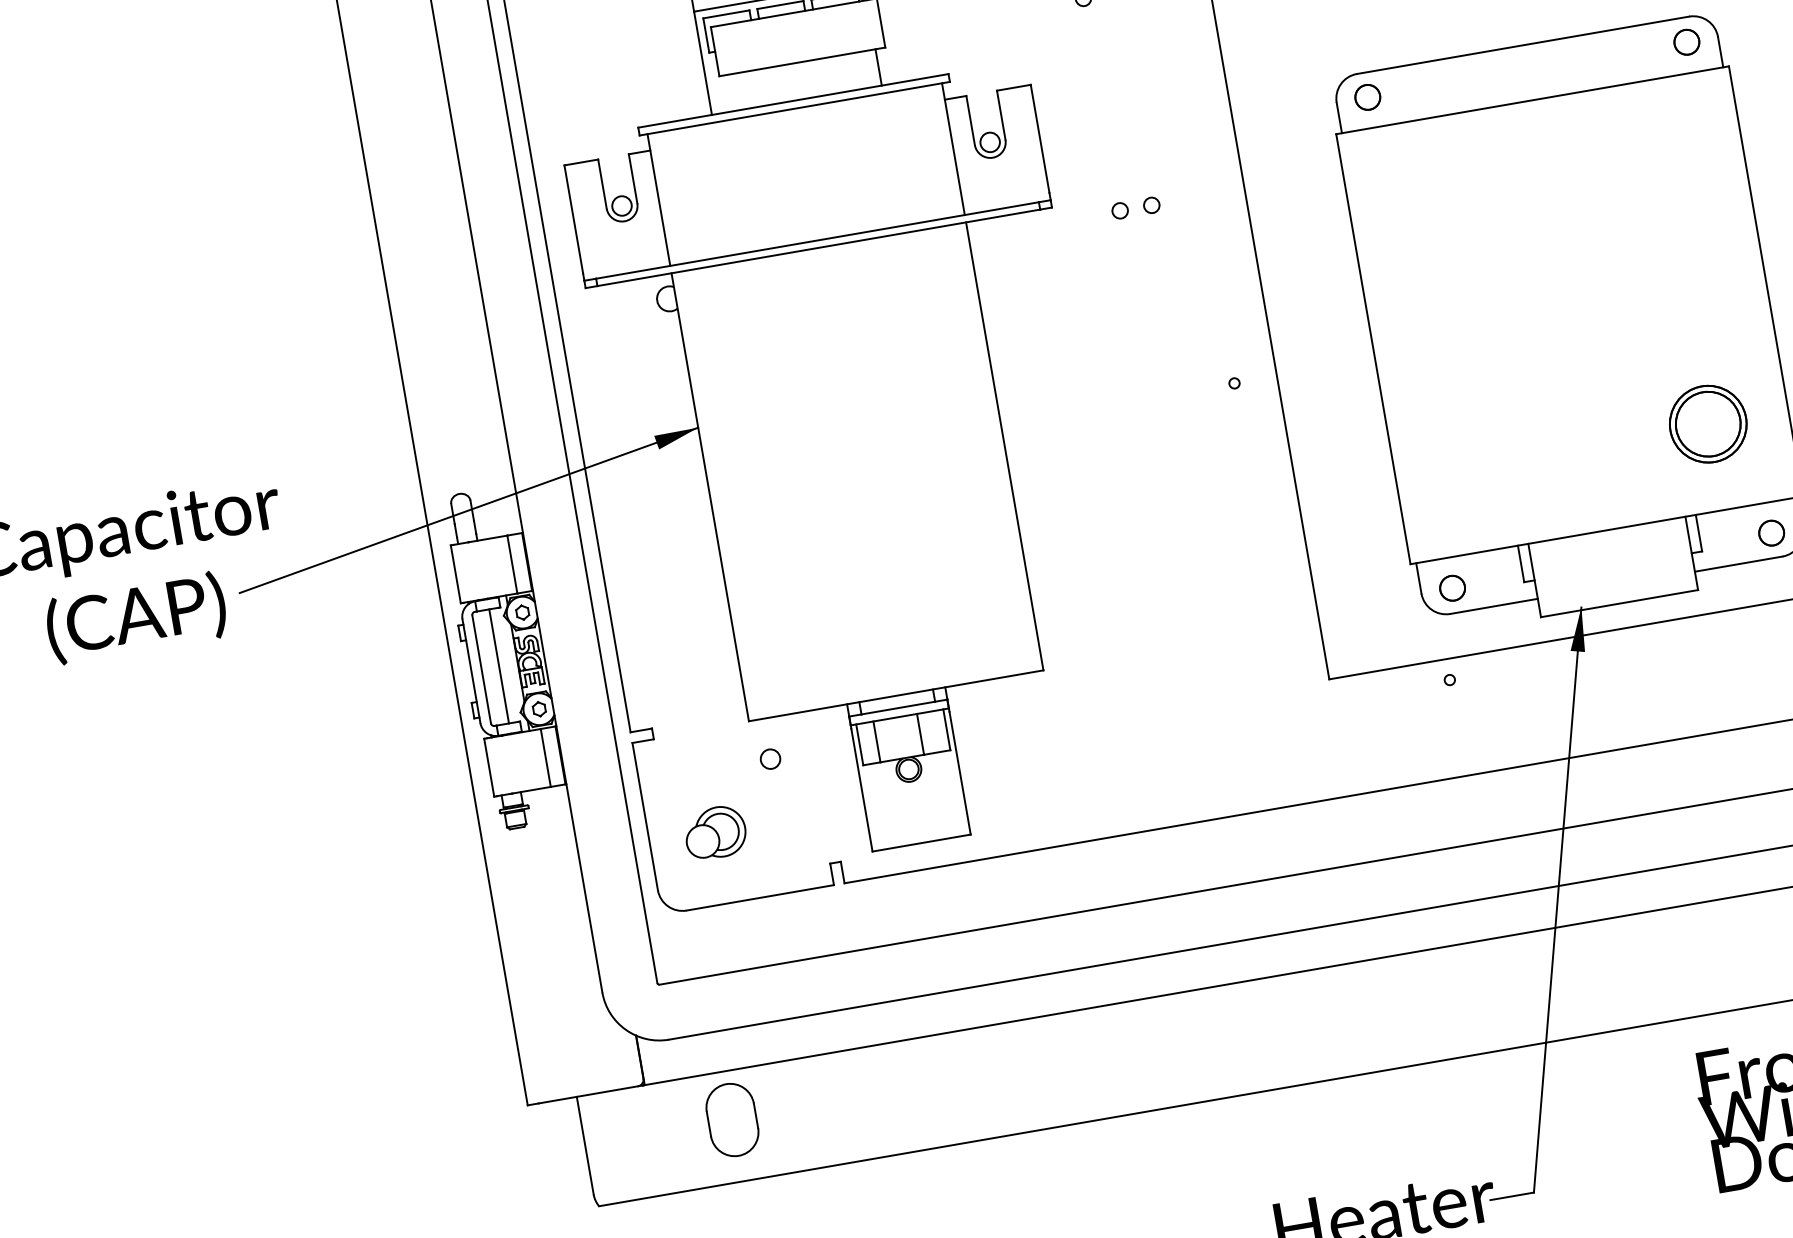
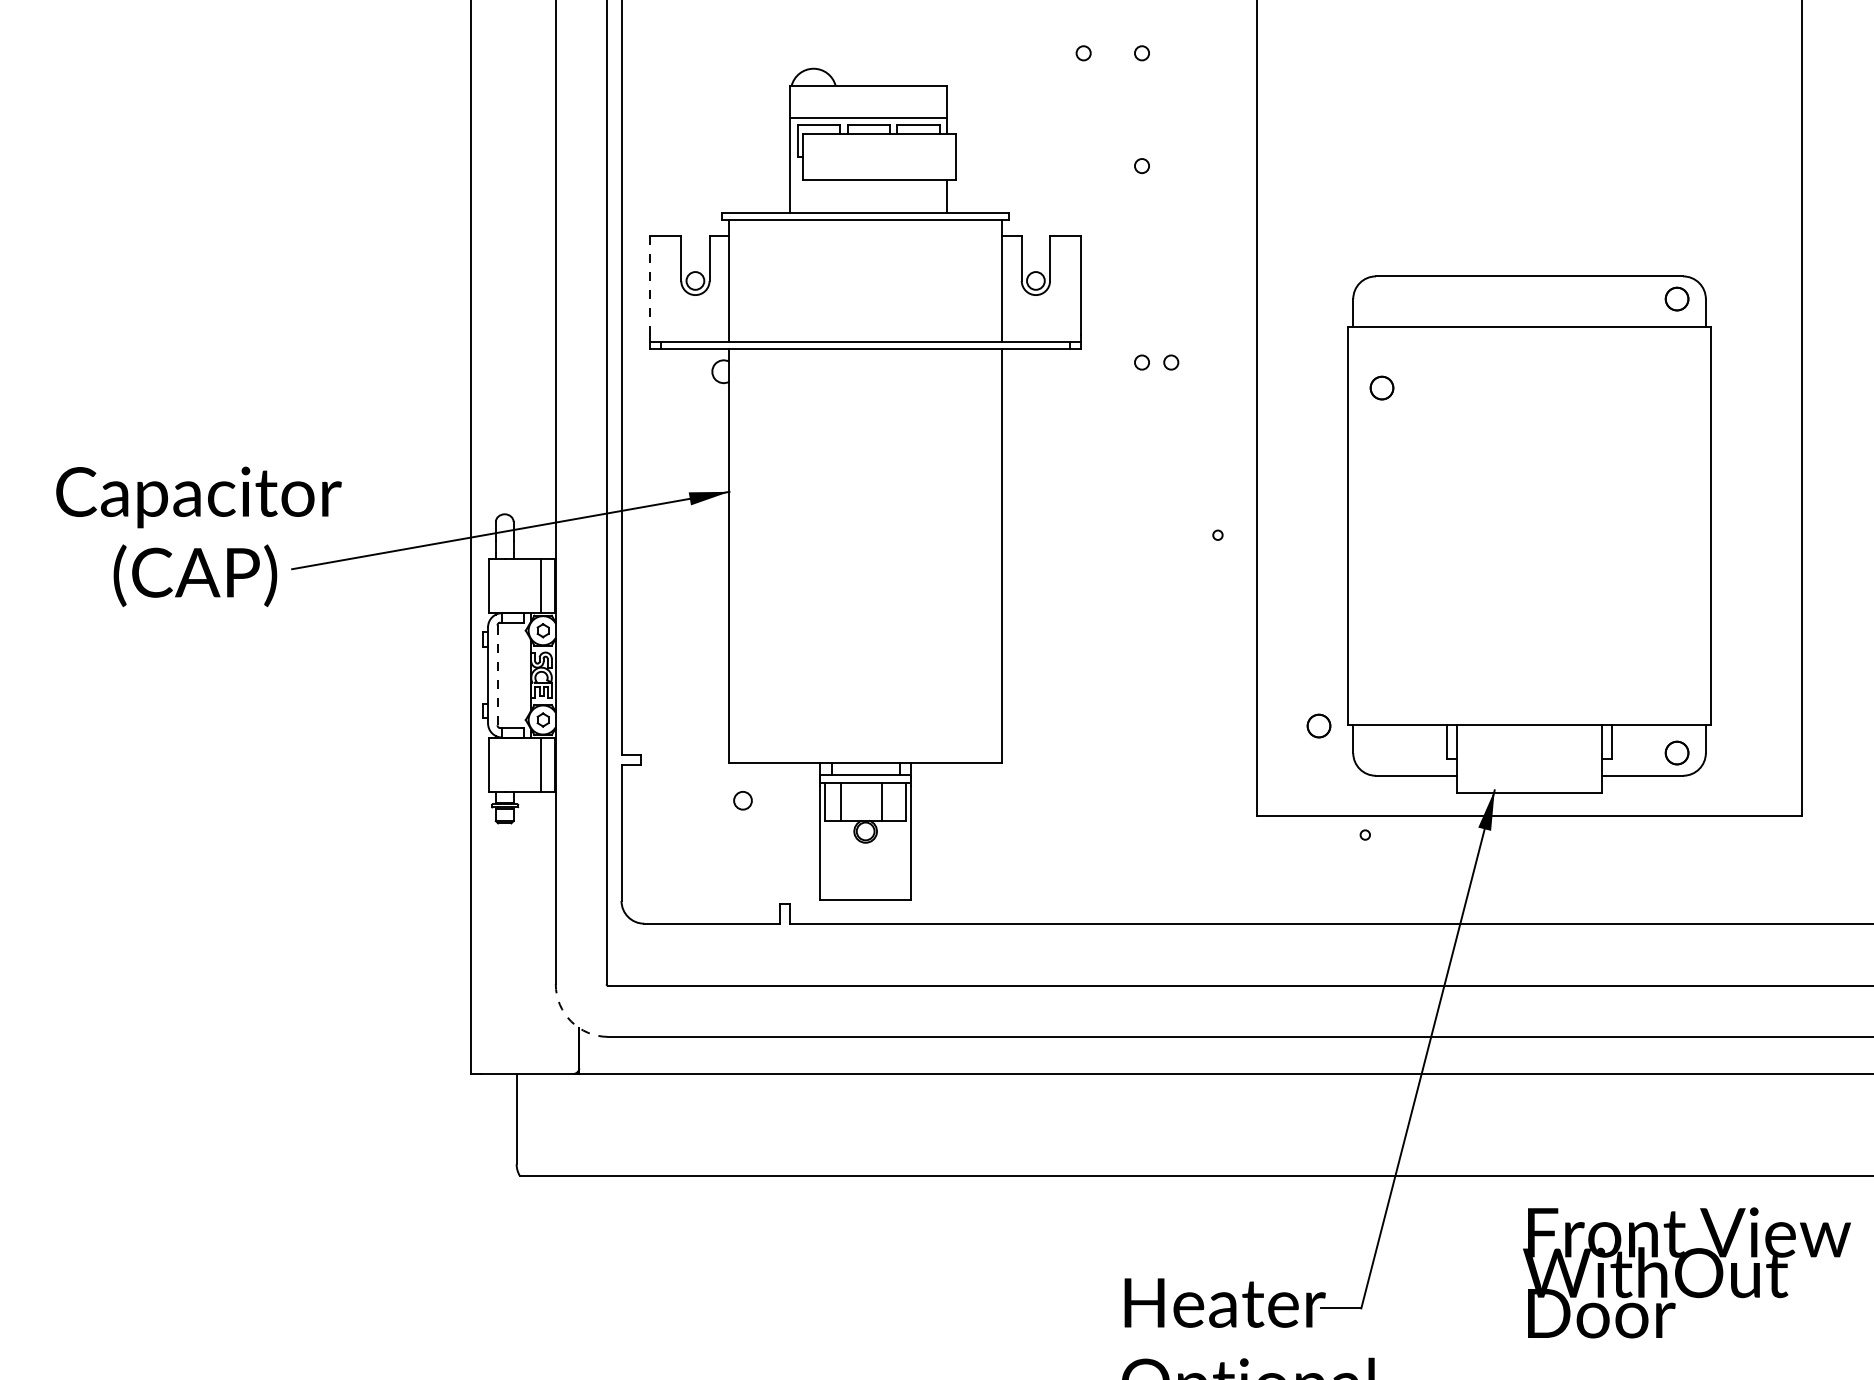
part: (1367, 96) -> (1381, 387), moved
line: (574, 219) -> (650, 285), solid -> dashed
part: (1707, 424) -> (1636, 645), removed
part: (1451, 587) -> (1318, 725), moved
line: (498, 666) -> (513, 675), removed
line: (481, 669) -> (497, 675), solid -> dashed
part: (714, 832) -> (681, 857), removed
arc: (626, 1029) -> (571, 1021), solid -> dashed
part: (732, 1119) -> (652, 1118), removed

